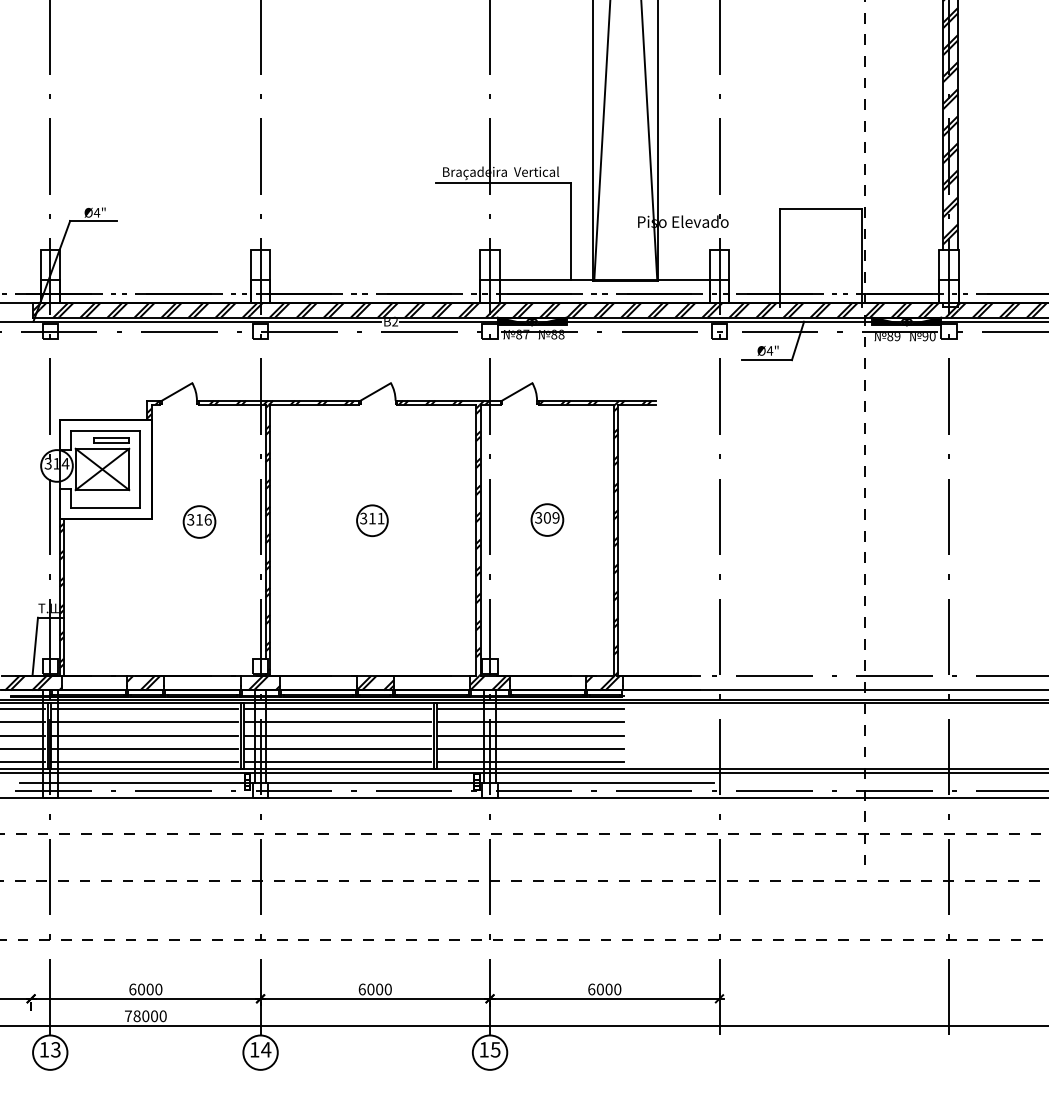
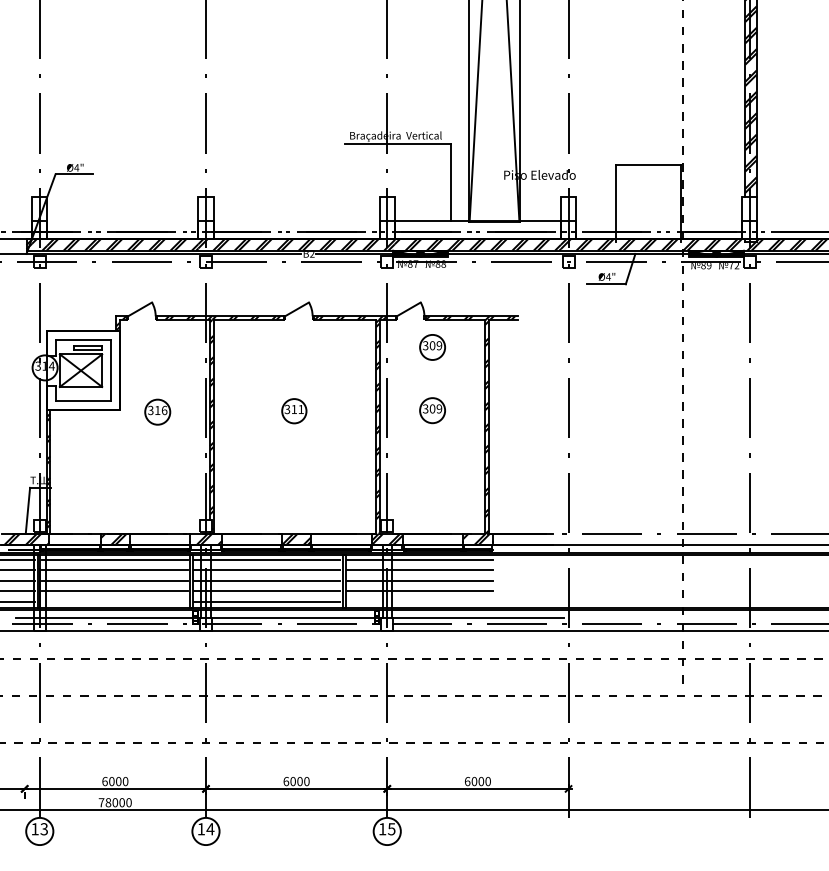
text: (928, 337) -> (733, 266), 90 -> 72
part: (547, 439) -> (432, 347), added
line: (144, 761) -> (114, 601), removed
line: (530, 761) -> (419, 601), removed

